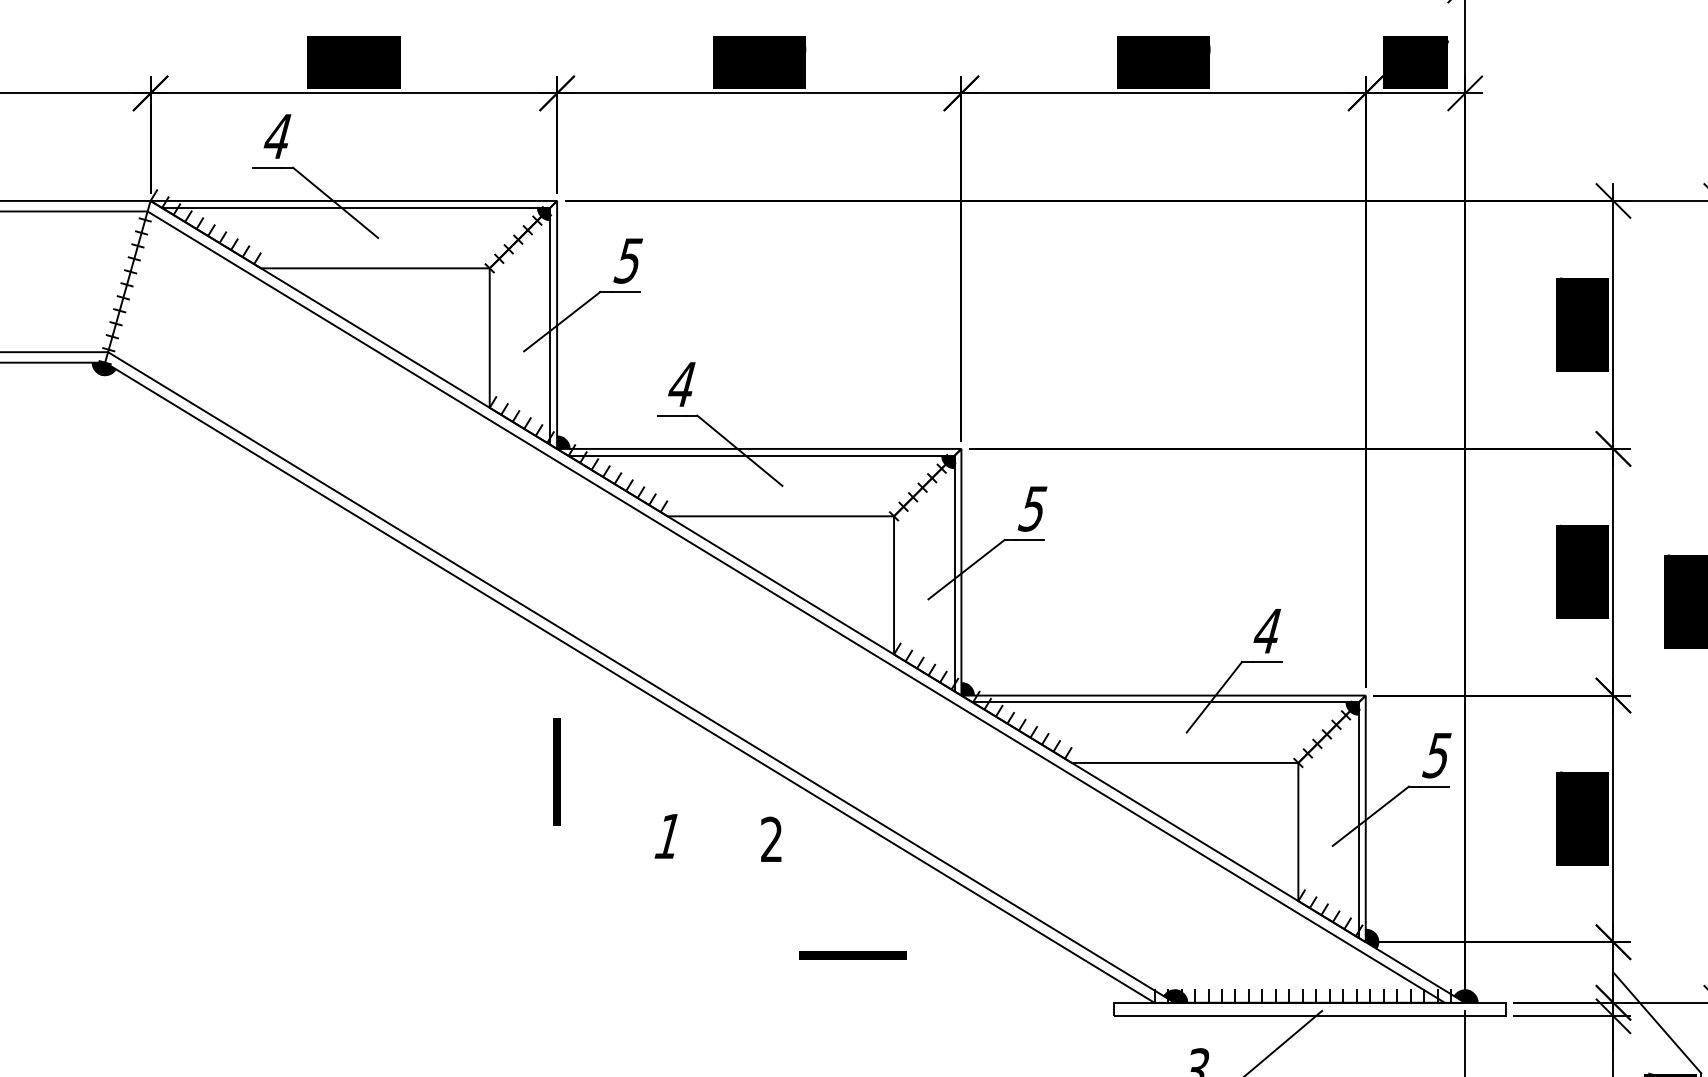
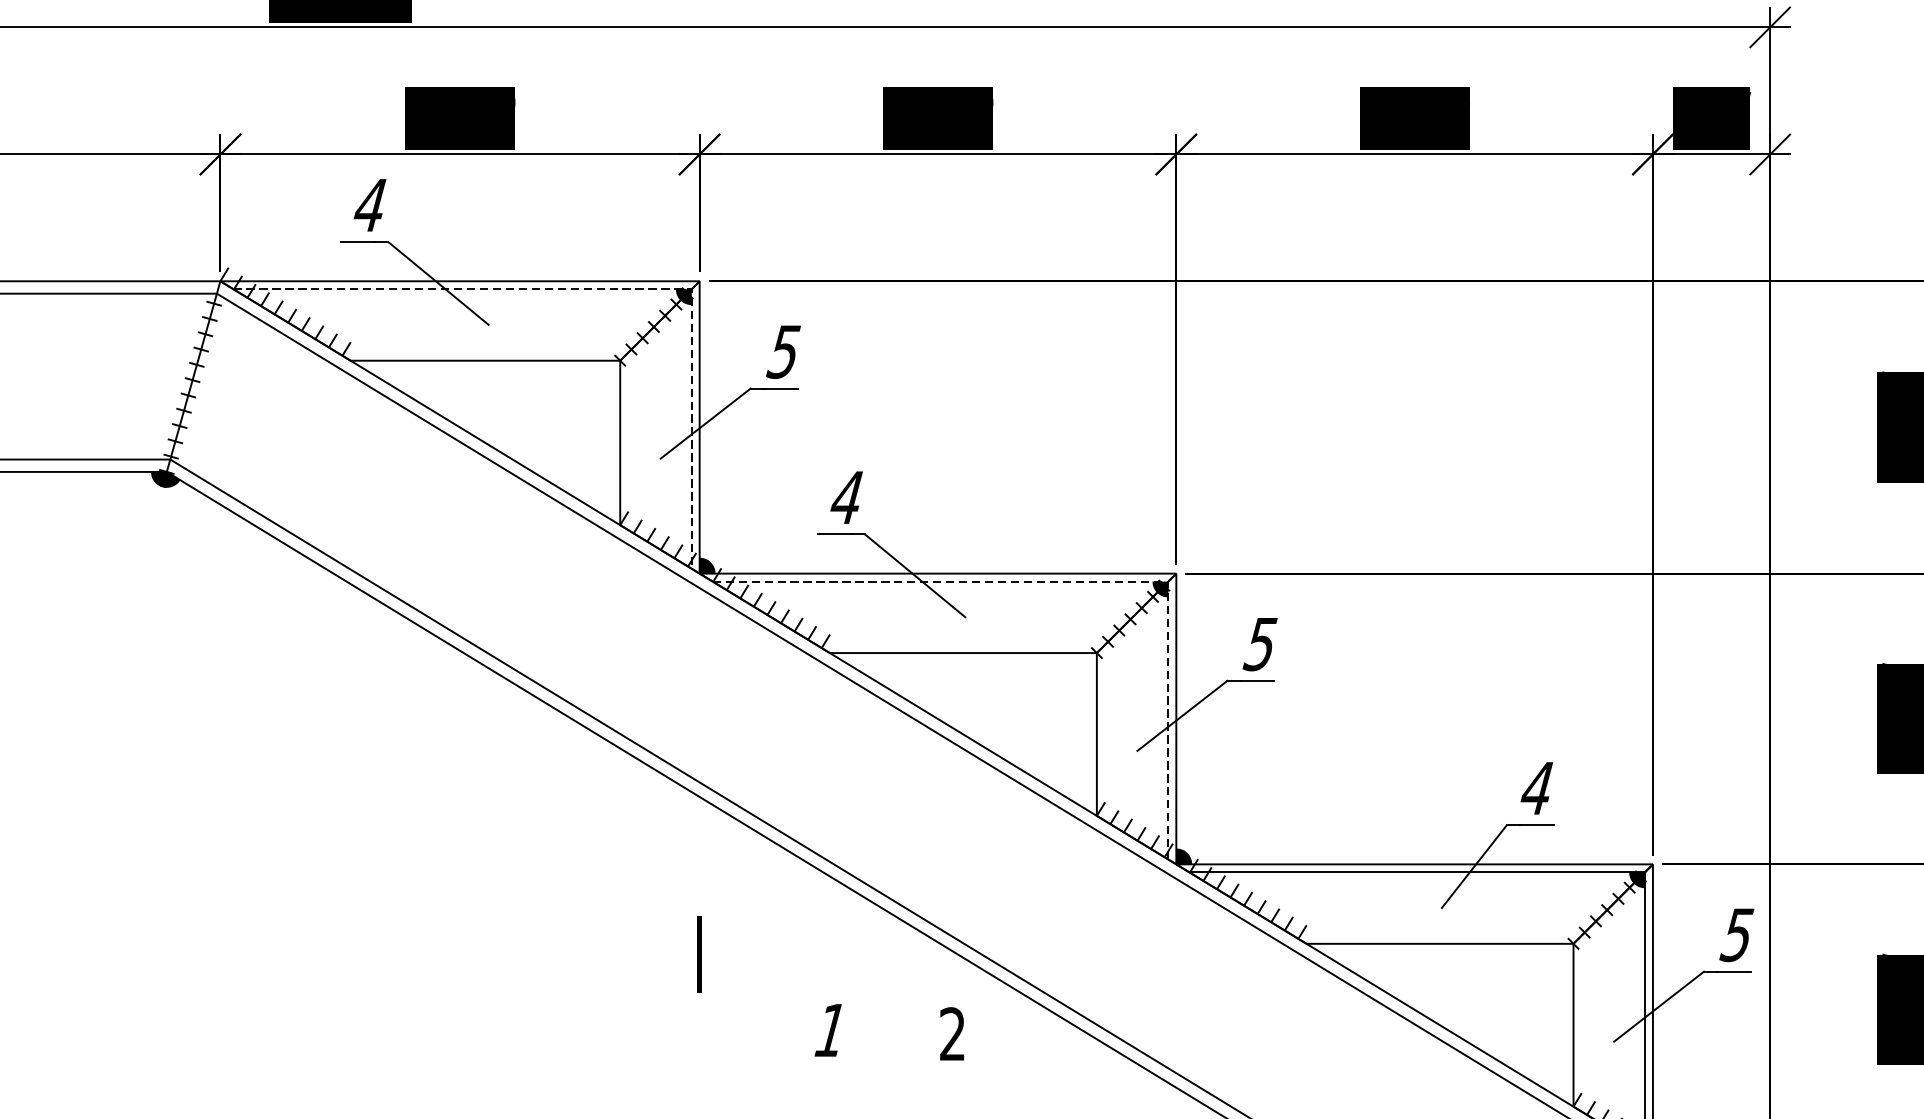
line: (475, 207) -> (603, 288), solid -> dashed
line: (879, 455) -> (1079, 581), solid -> dashed
part: (556, 771) -> (698, 953), size x0.6

